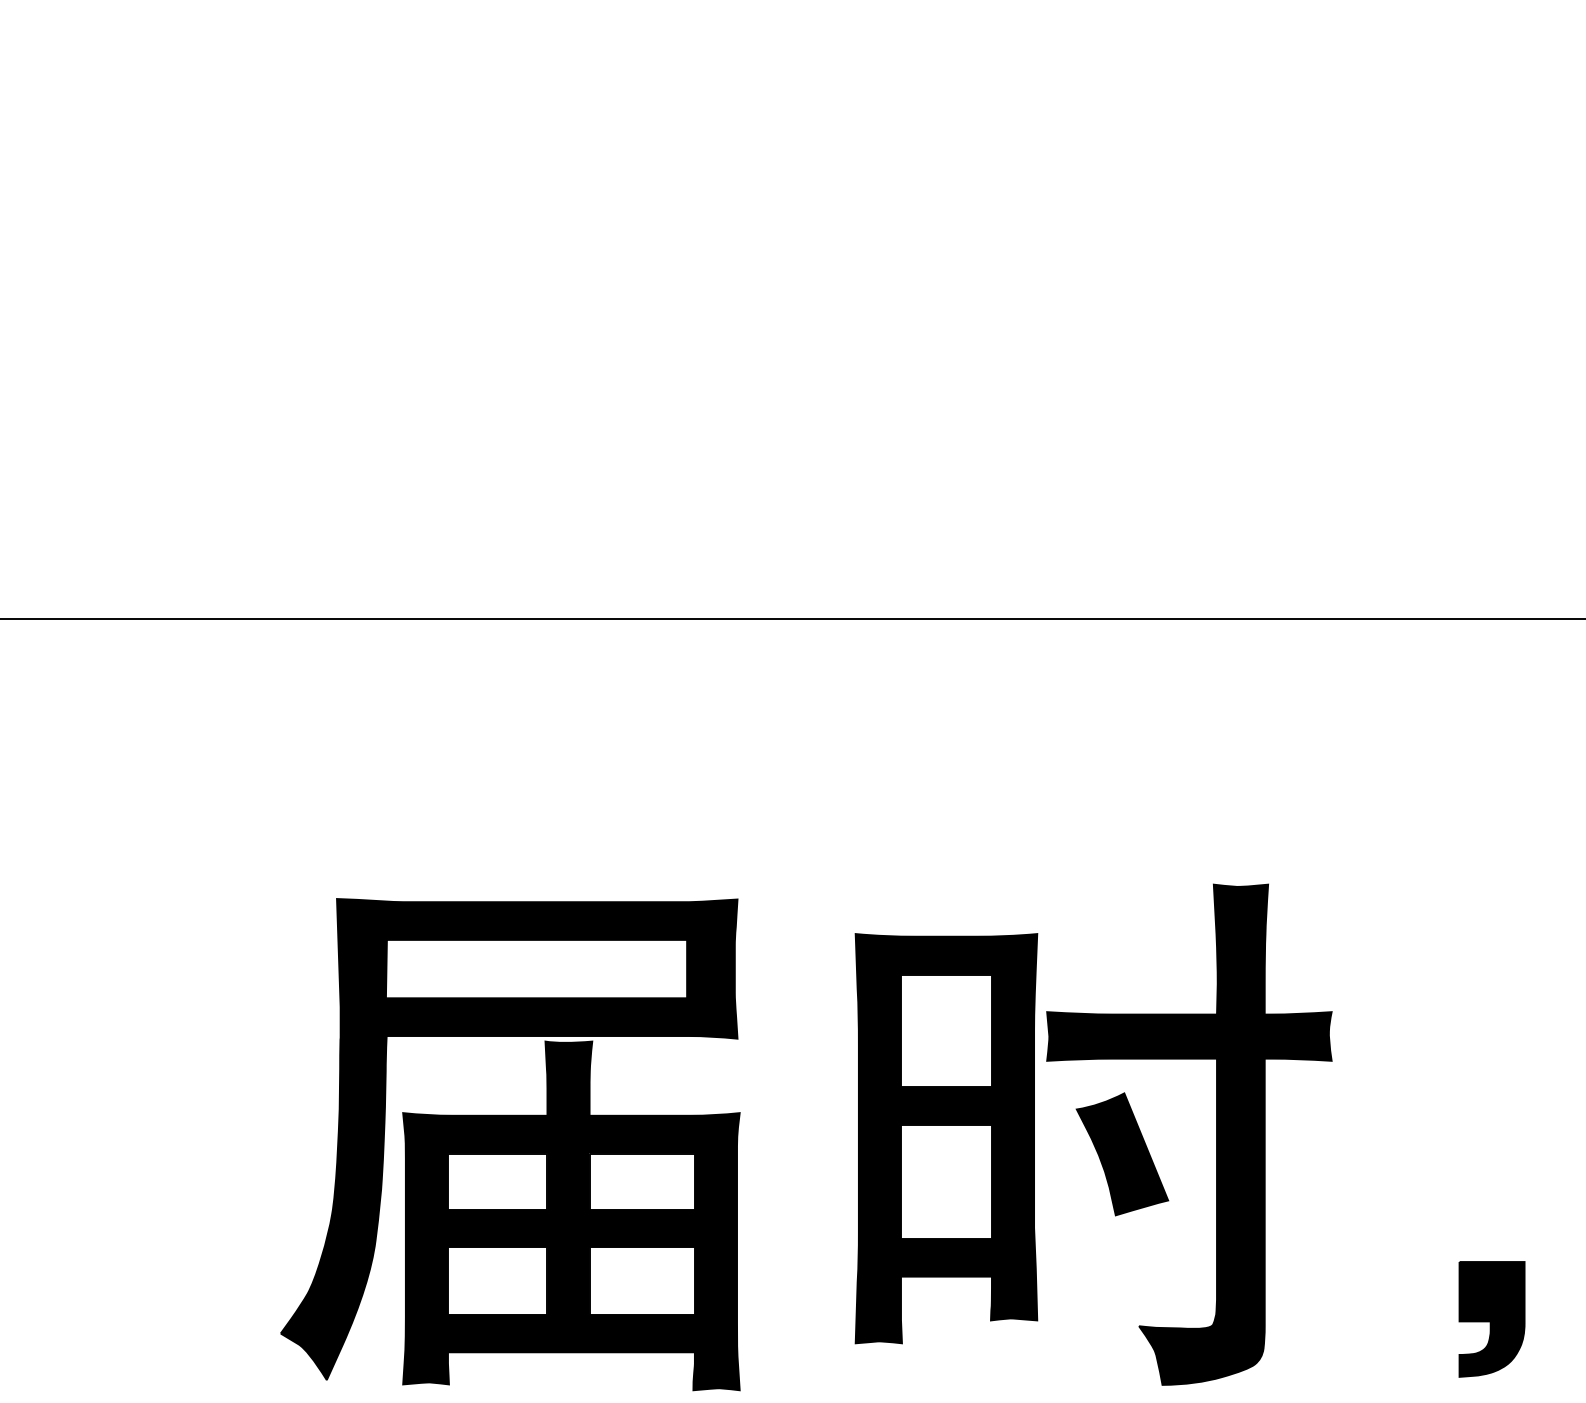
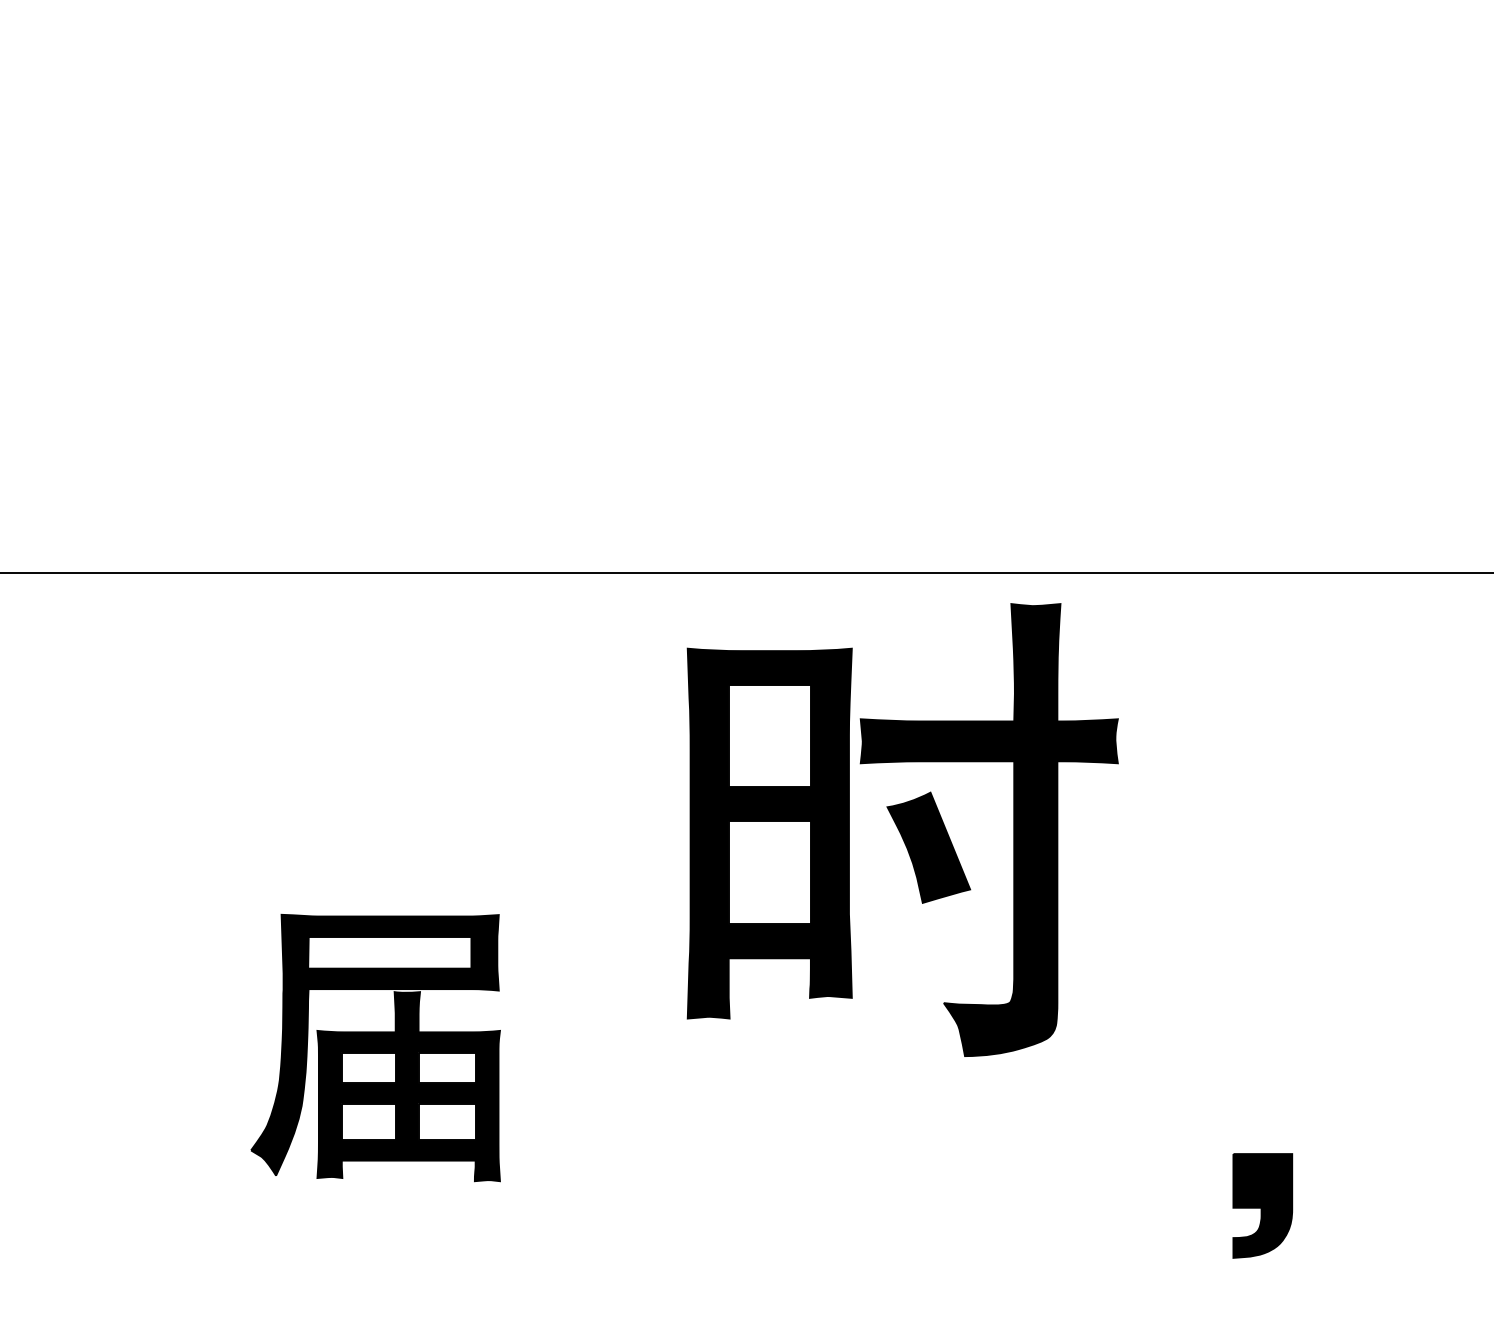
part: (1093, 1134) -> (902, 829), moved
part: (510, 1144) -> (375, 1047), size x0.6

